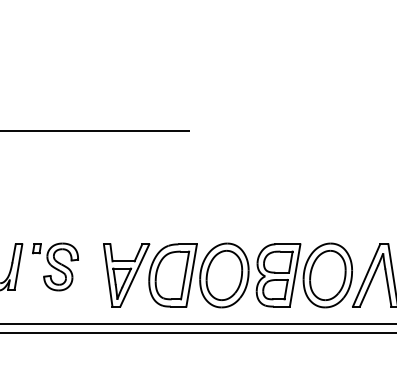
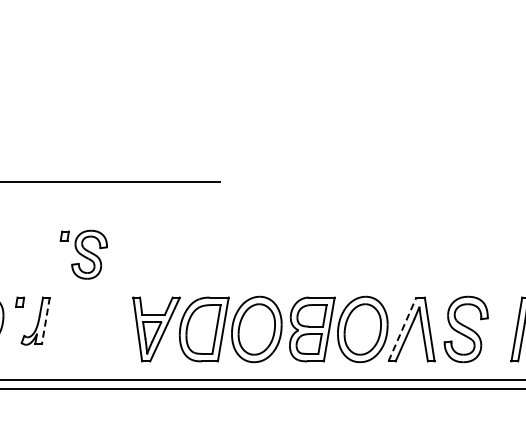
line: (18, 266) -> (45, 320), solid -> dashed
part: (55, 266) -> (83, 254), moved
line: (366, 275) -> (402, 329), solid -> dashed

